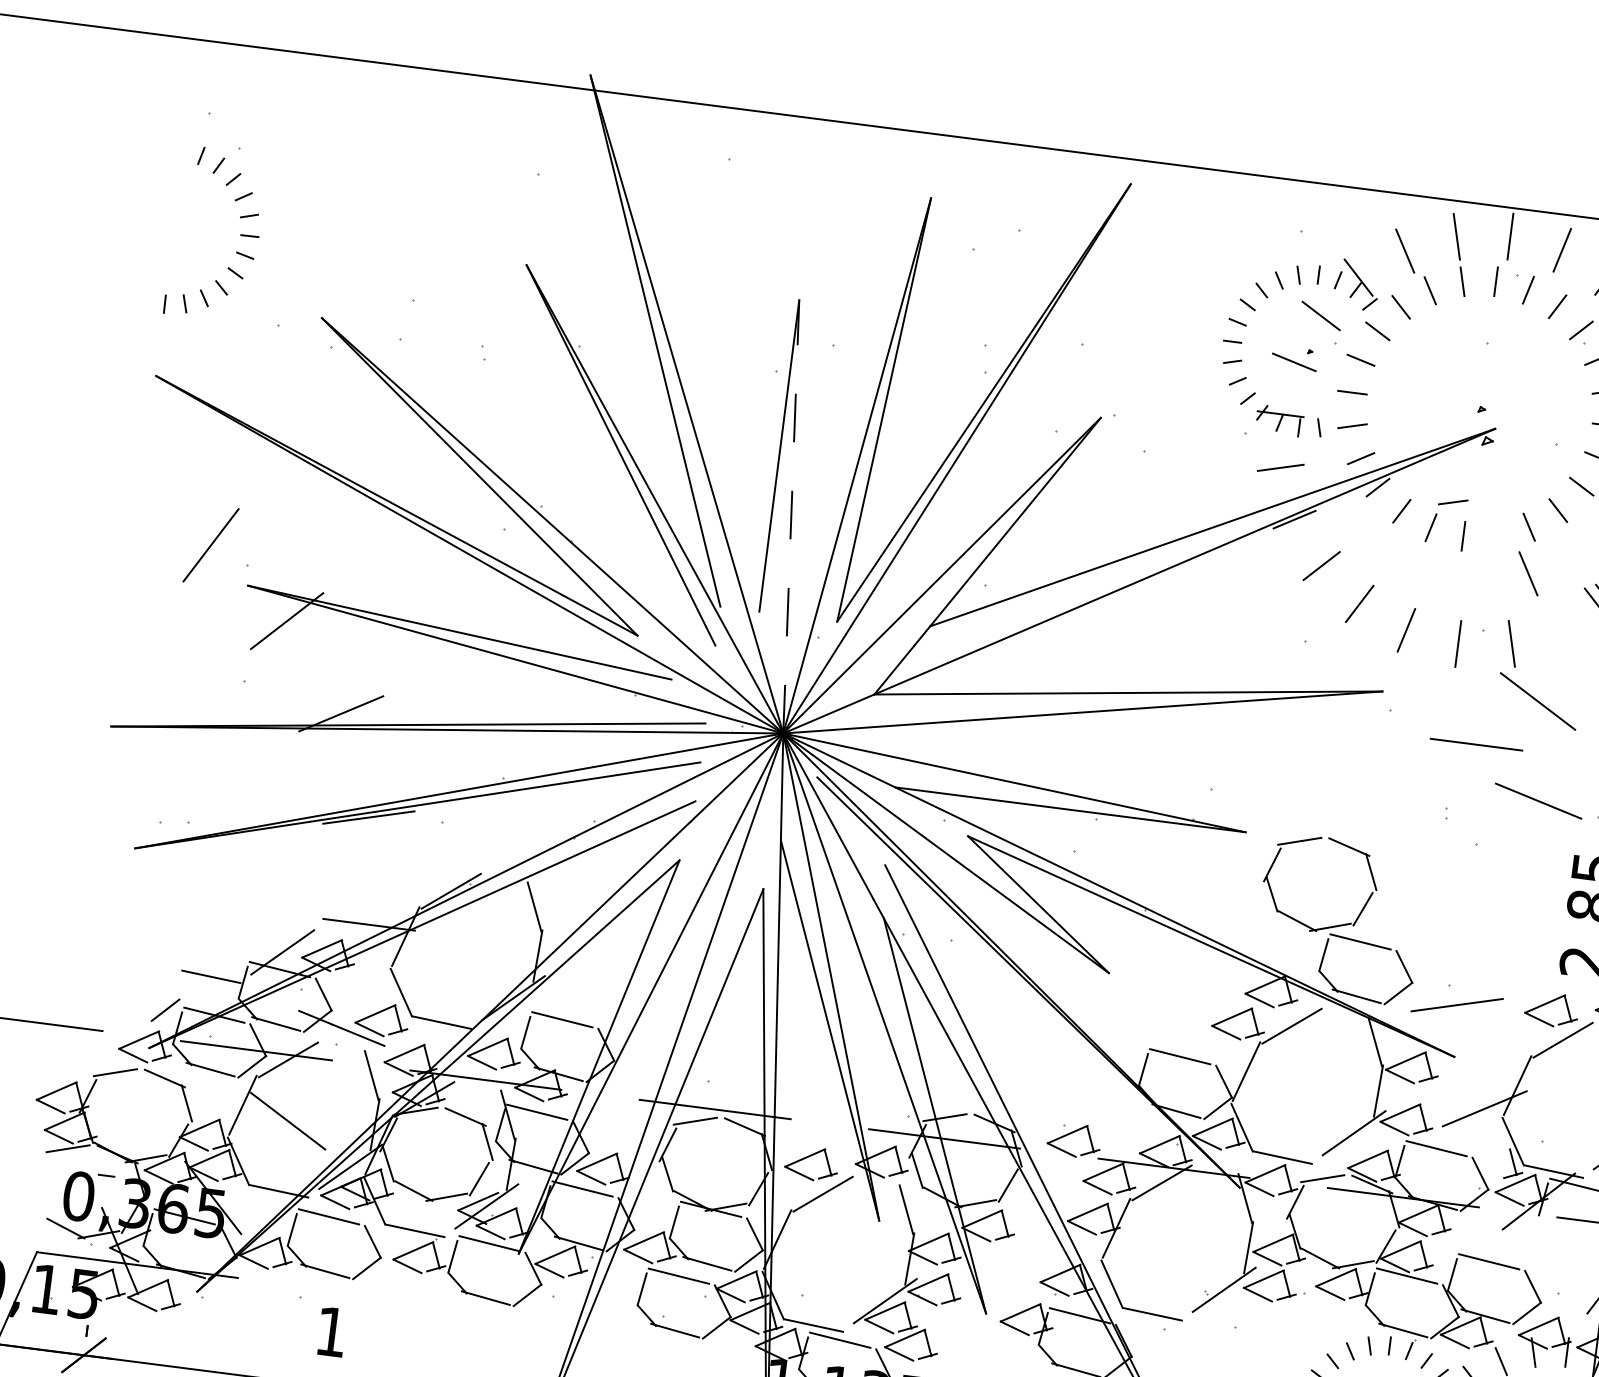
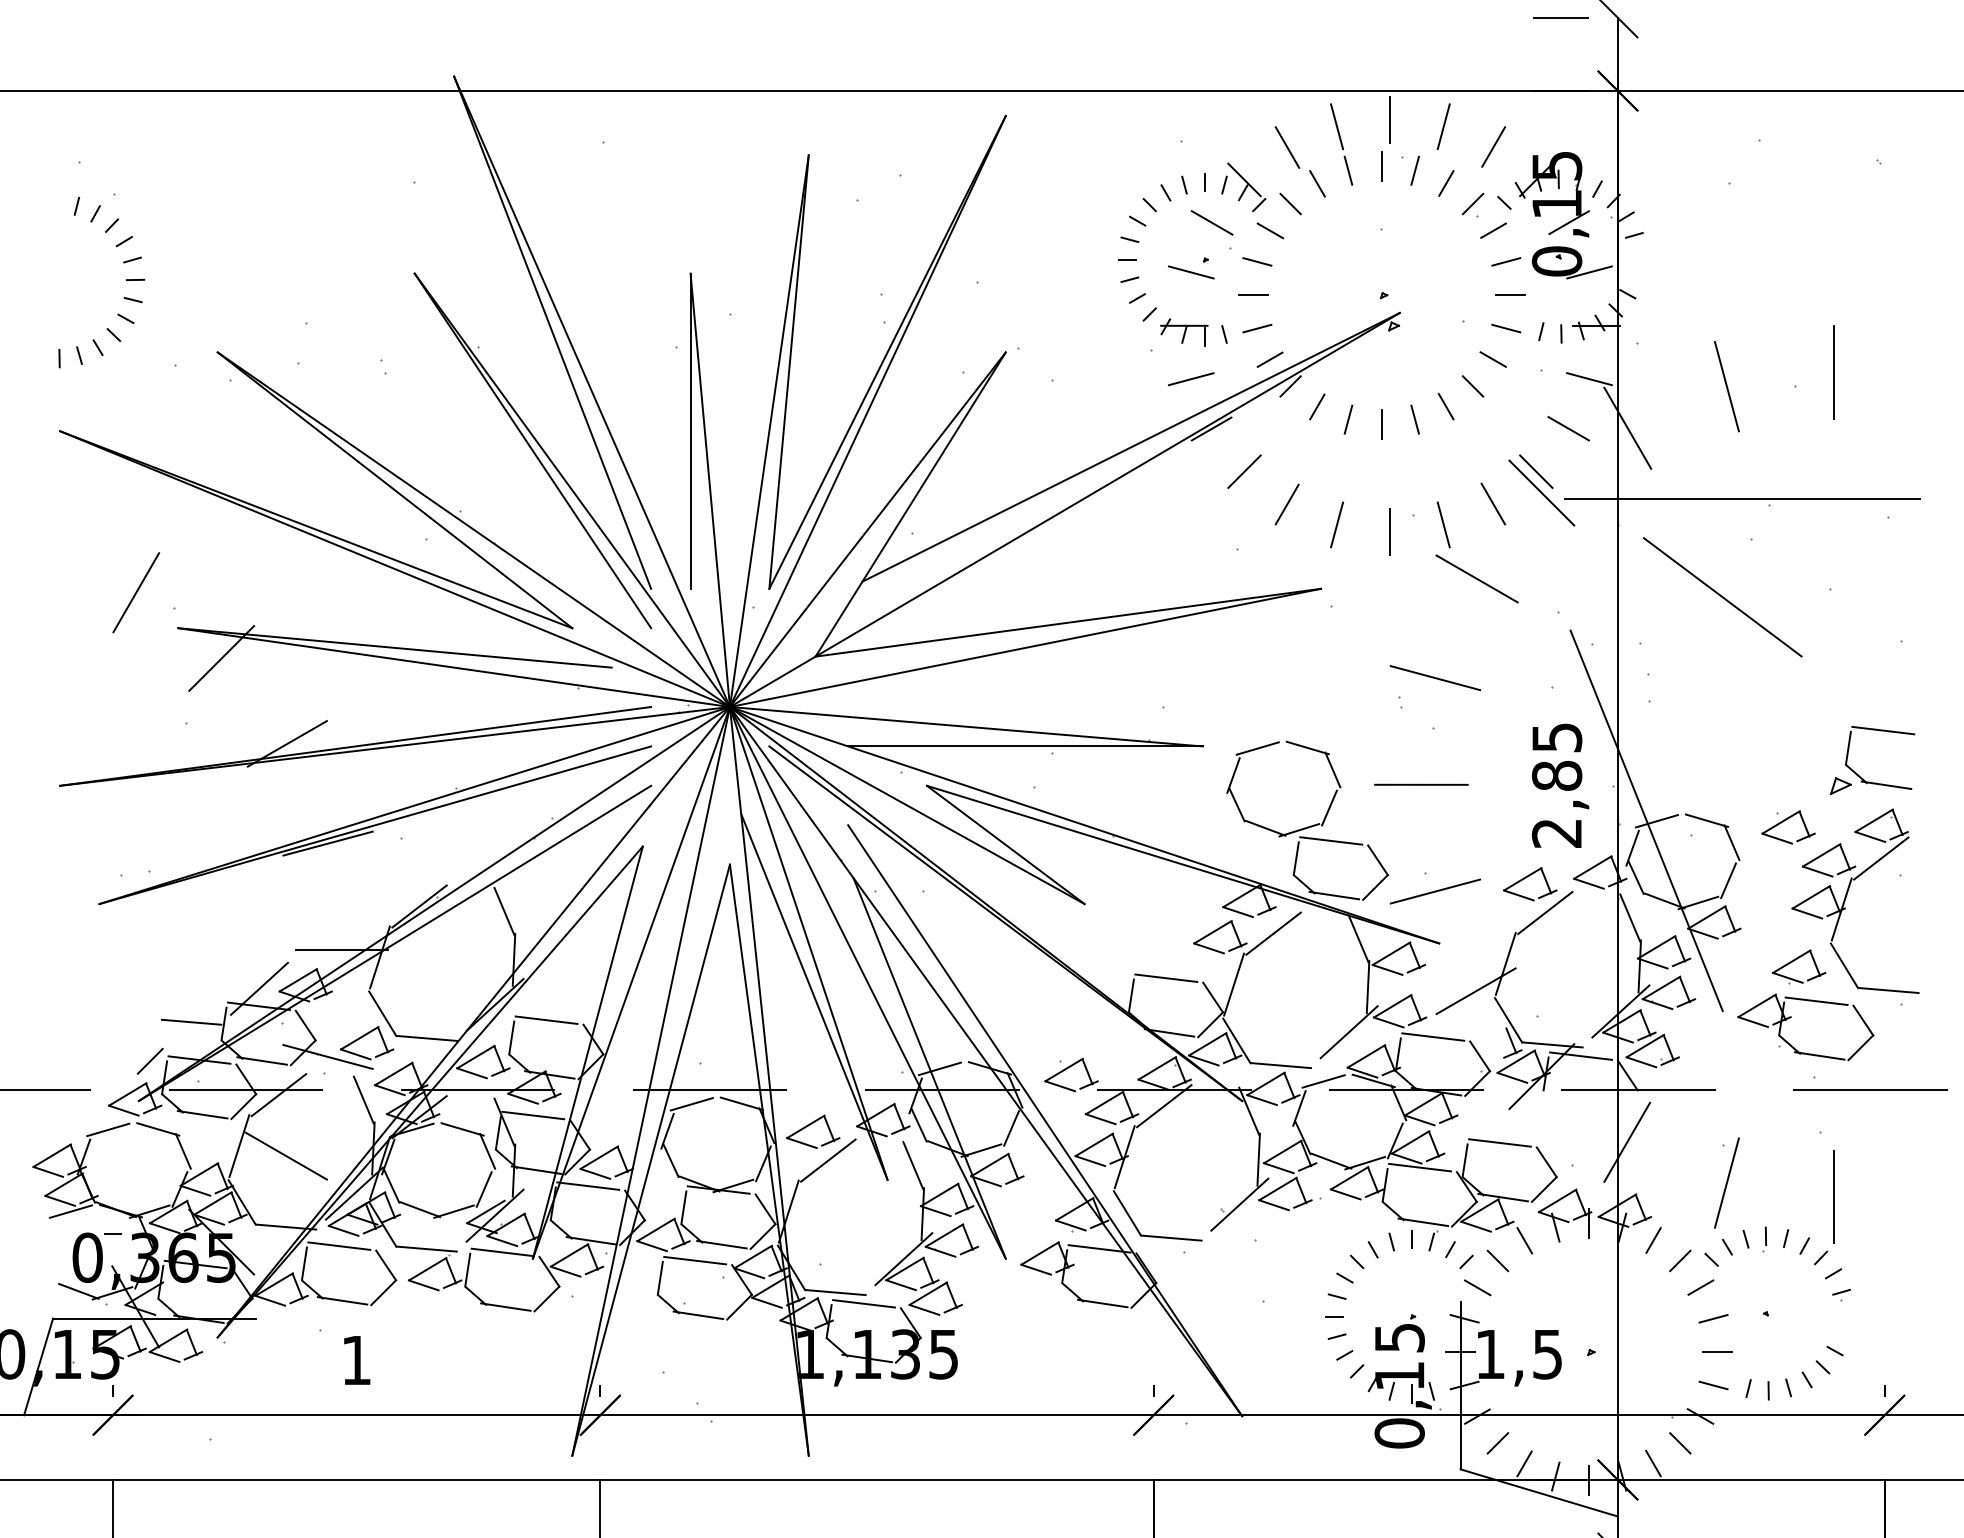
line: (1453, 502) -> (1367, 391), removed
line: (791, 516) -> (710, 490), dashed -> solid
line: (1496, 535) -> (1414, 419), added
line: (1528, 573) -> (1493, 503), moved
line: (1476, 744) -> (1421, 784), moved
line: (1538, 801) -> (1435, 678), moved

